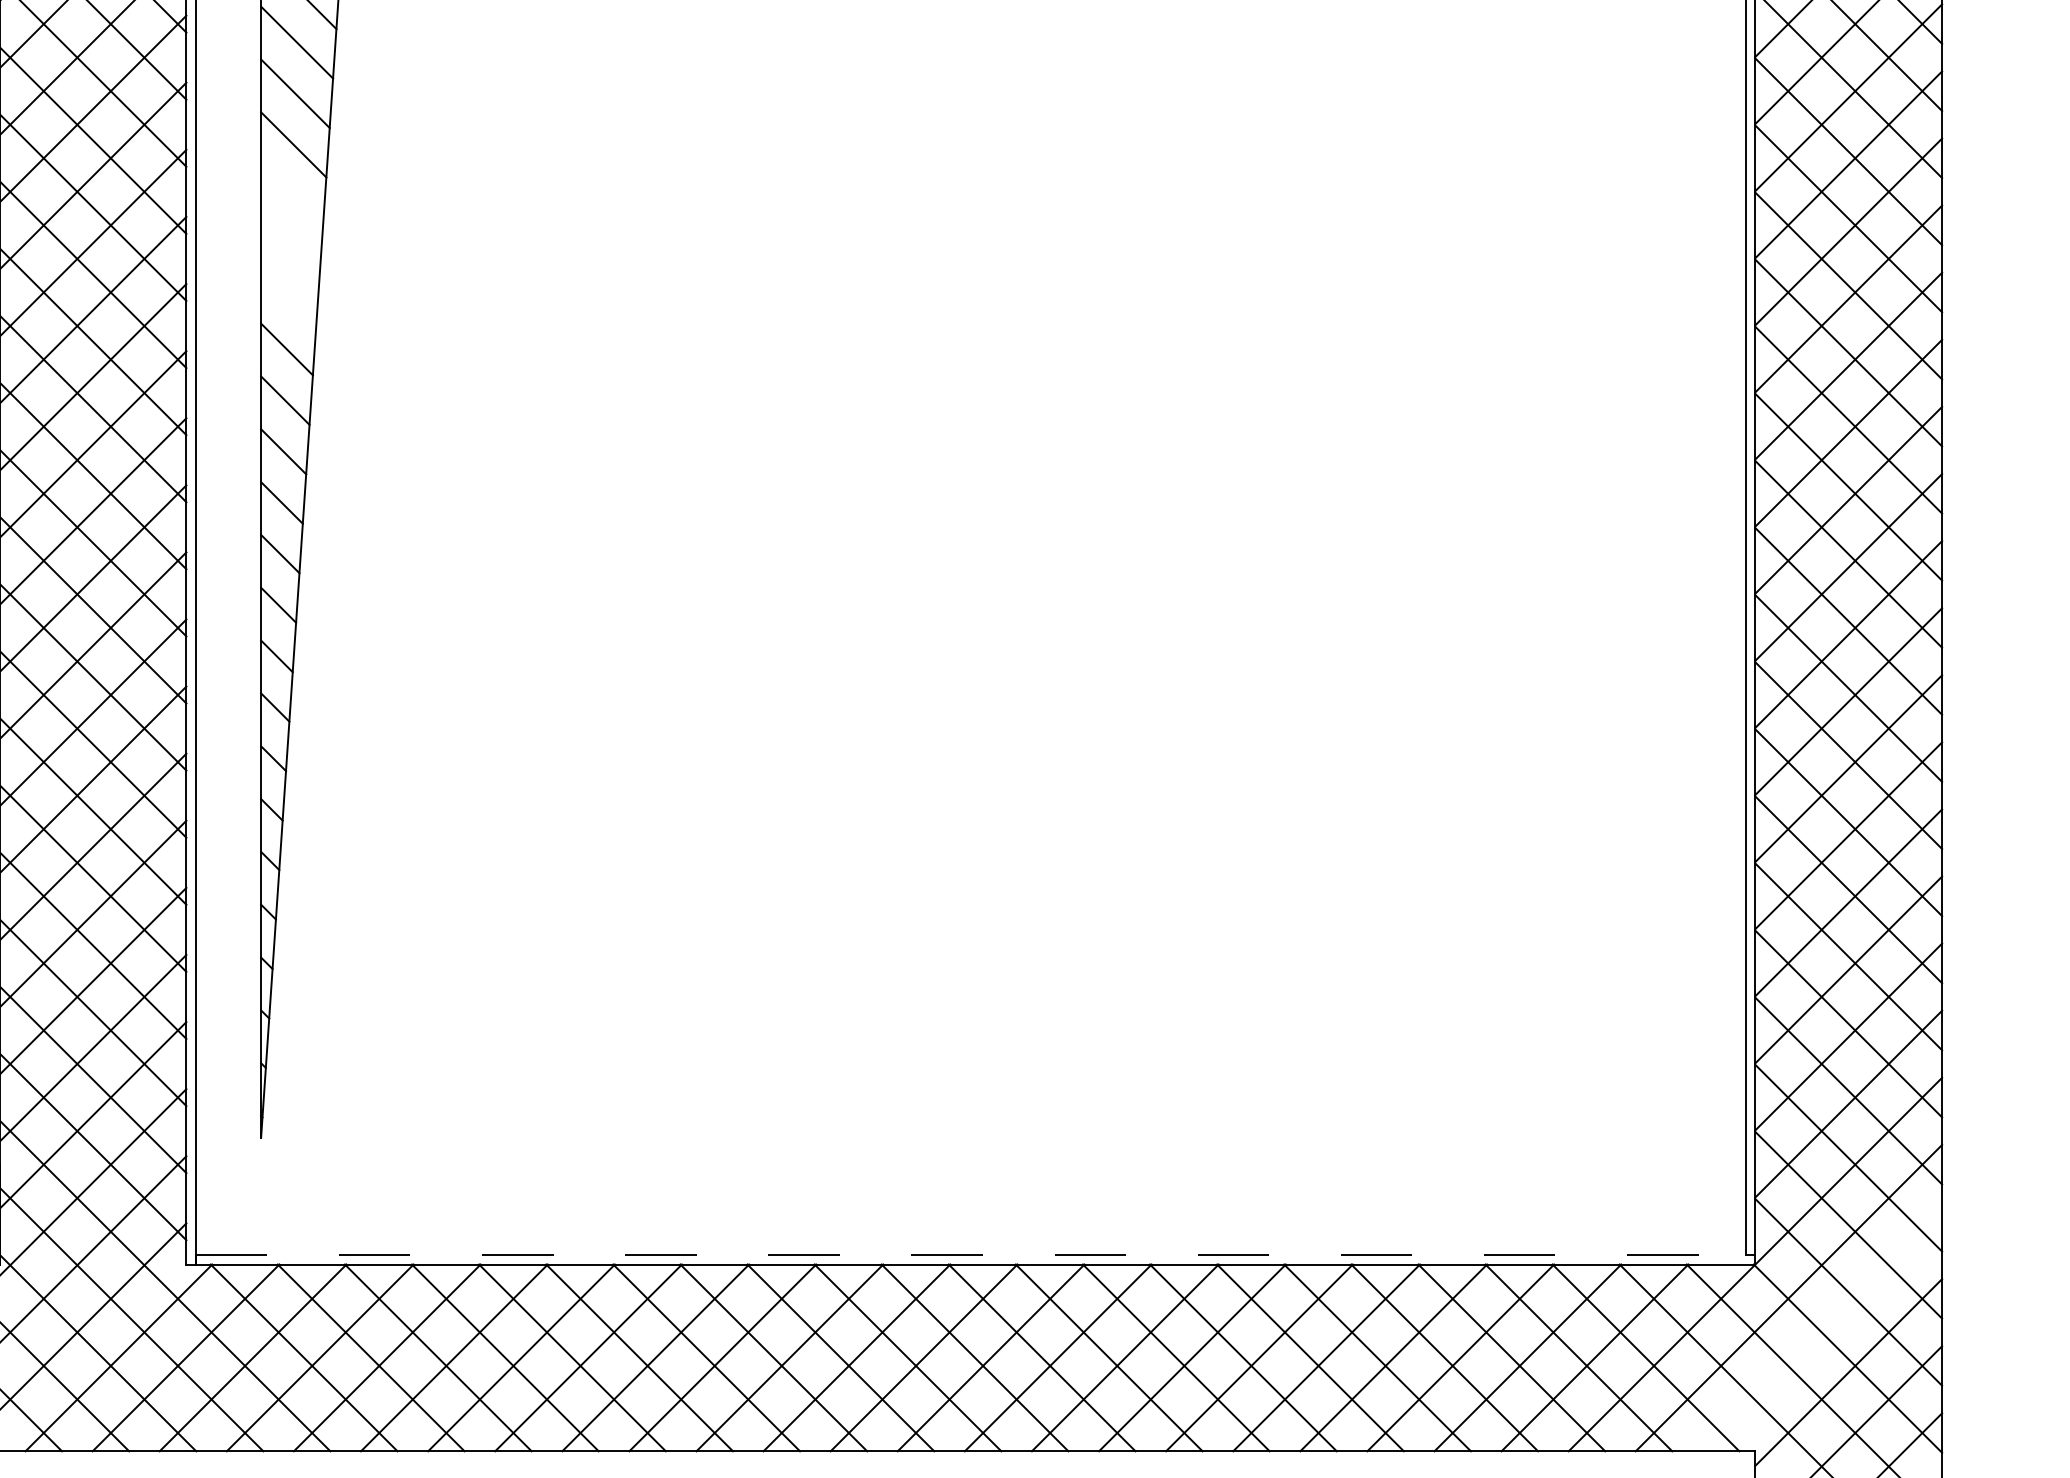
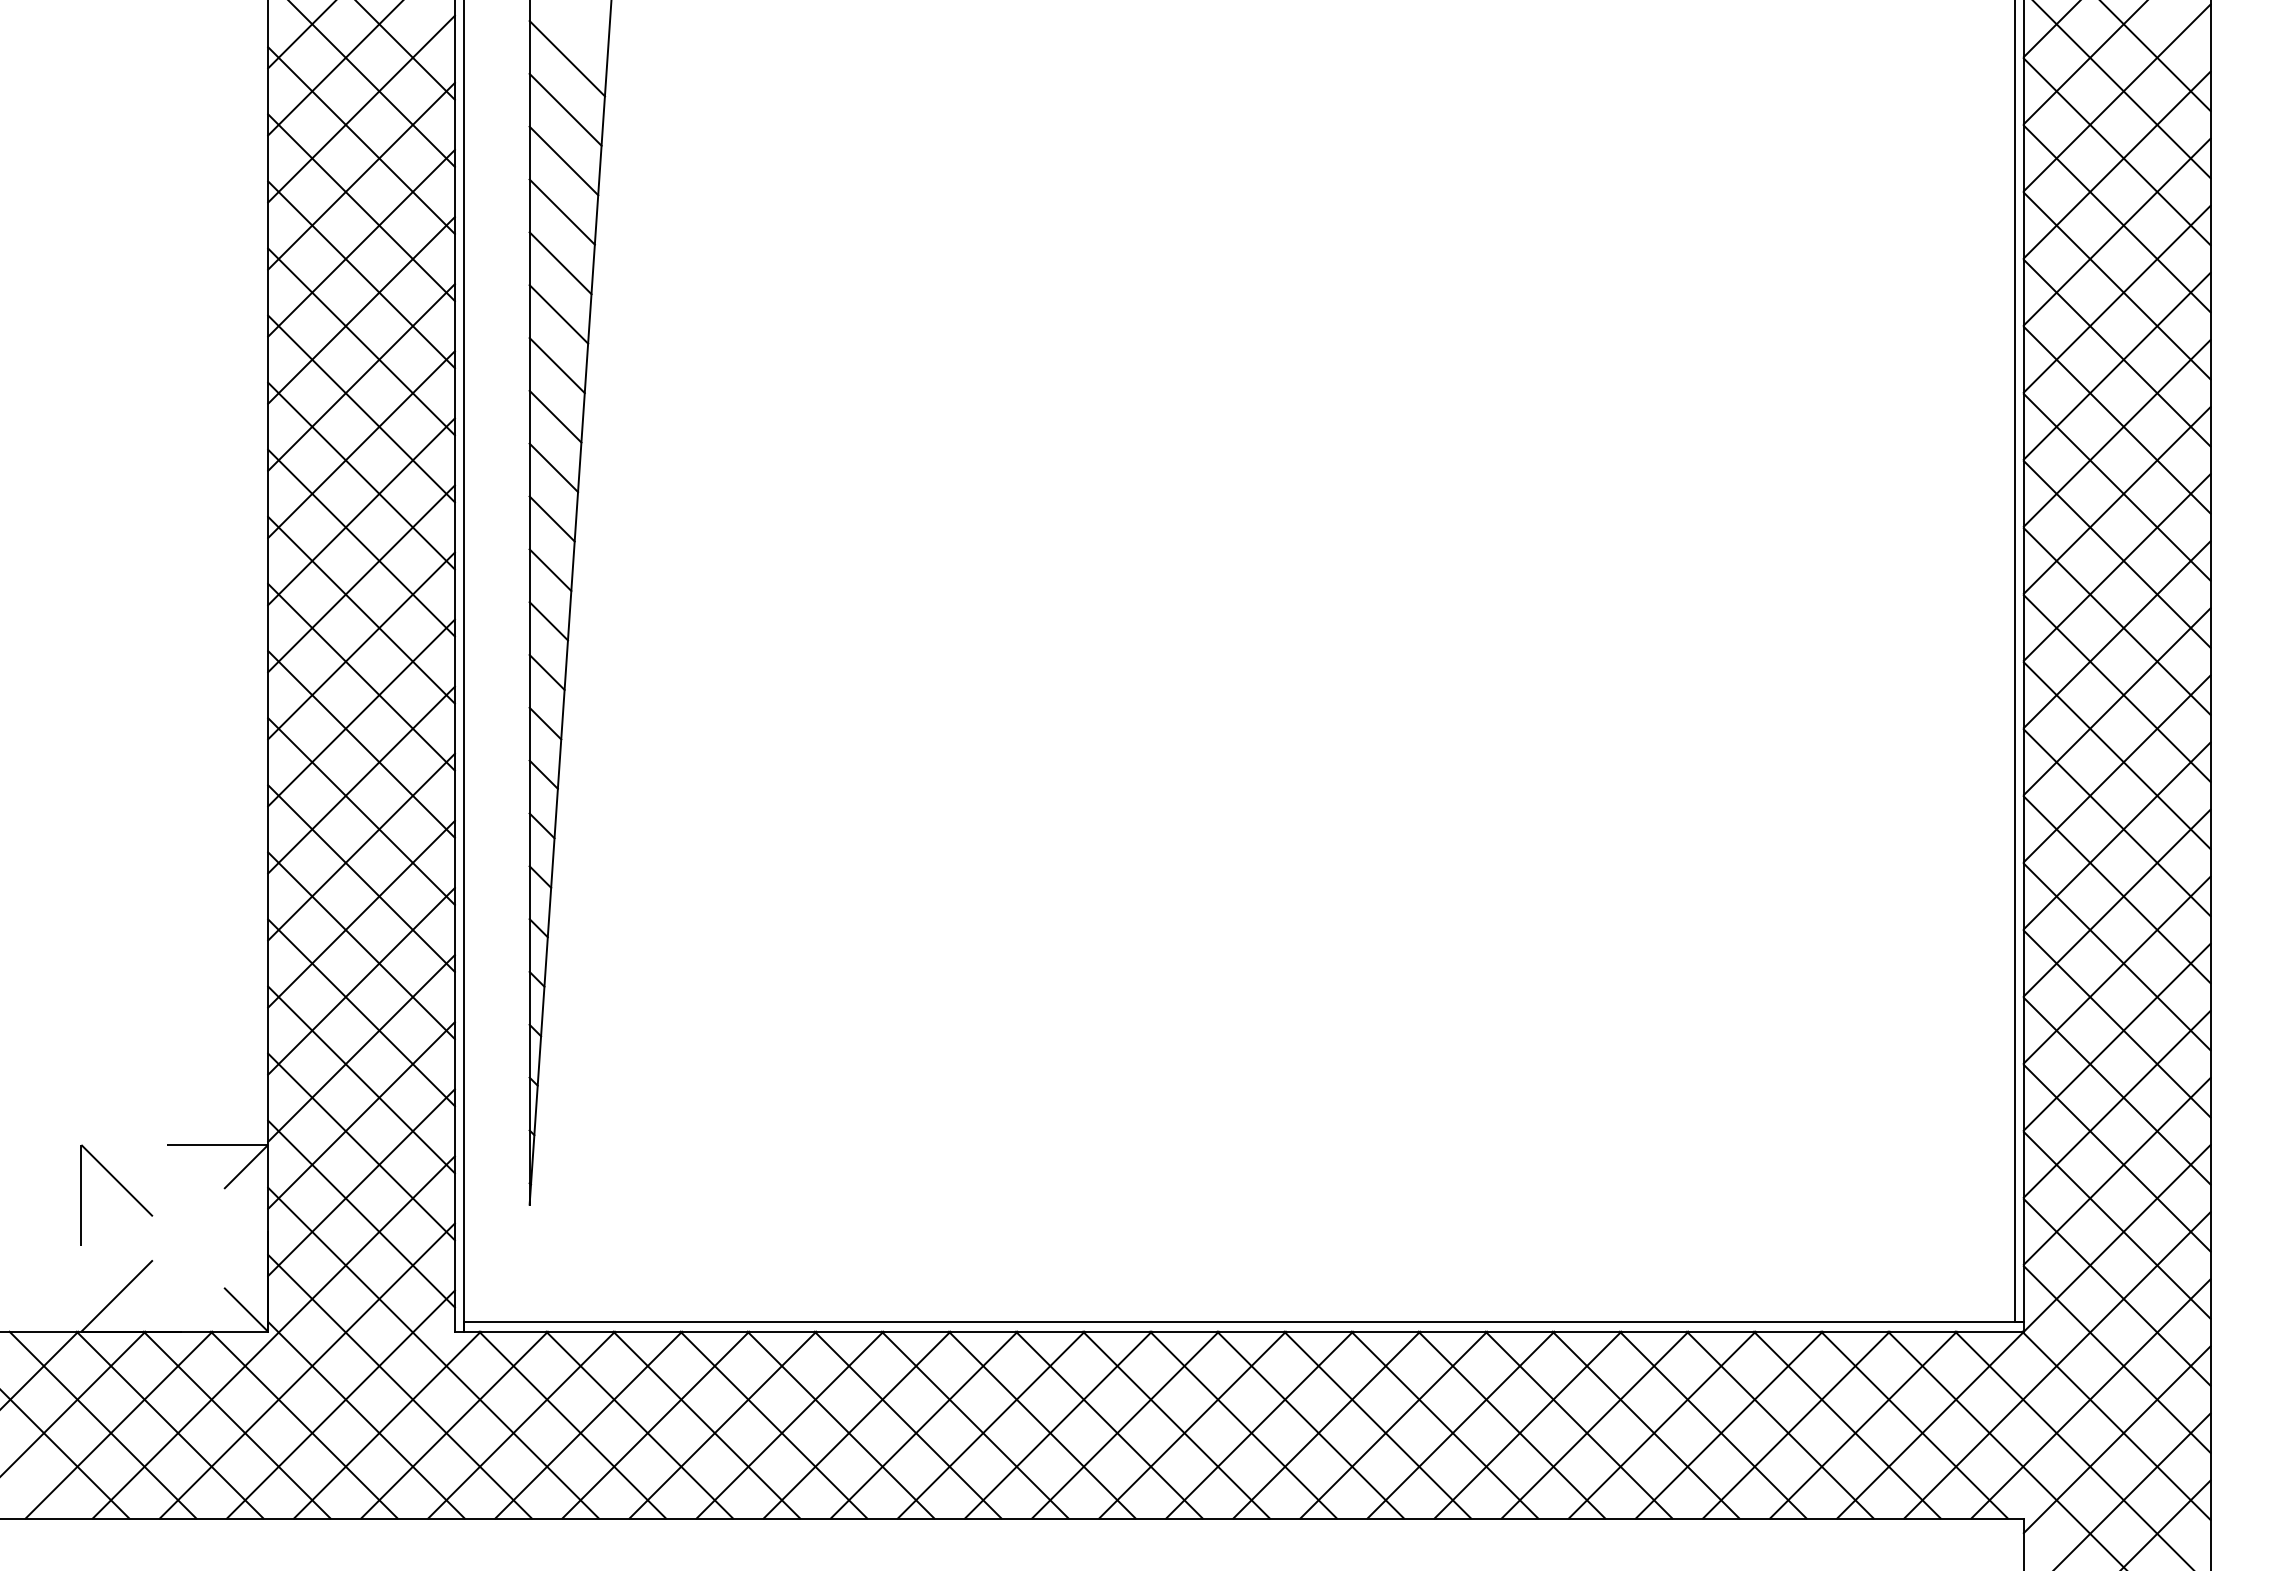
line: (291, 196) -> (560, 263), added
line: (289, 247) -> (558, 314), added
line: (287, 298) -> (556, 365), added
line: (975, 1255) -> (1244, 1322), dashed -> solid
line: (1821, 1331) -> (2090, 1398), added

